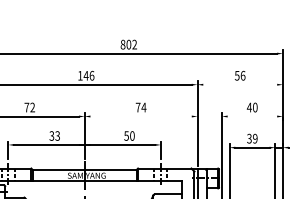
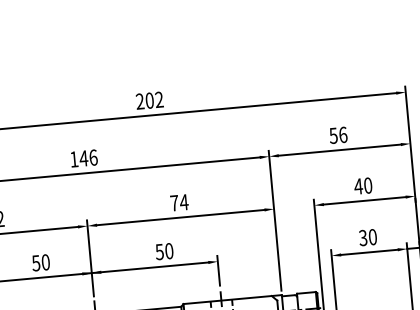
text: (122, 44) -> (139, 101), 802 -> 202
line: (240, 84) -> (340, 149), added
line: (140, 116) -> (179, 217), added
line: (252, 116) -> (364, 200), added
text: (54, 135) -> (40, 262), 33 -> 50
text: (255, 138) -> (373, 236), 39 -> 30

